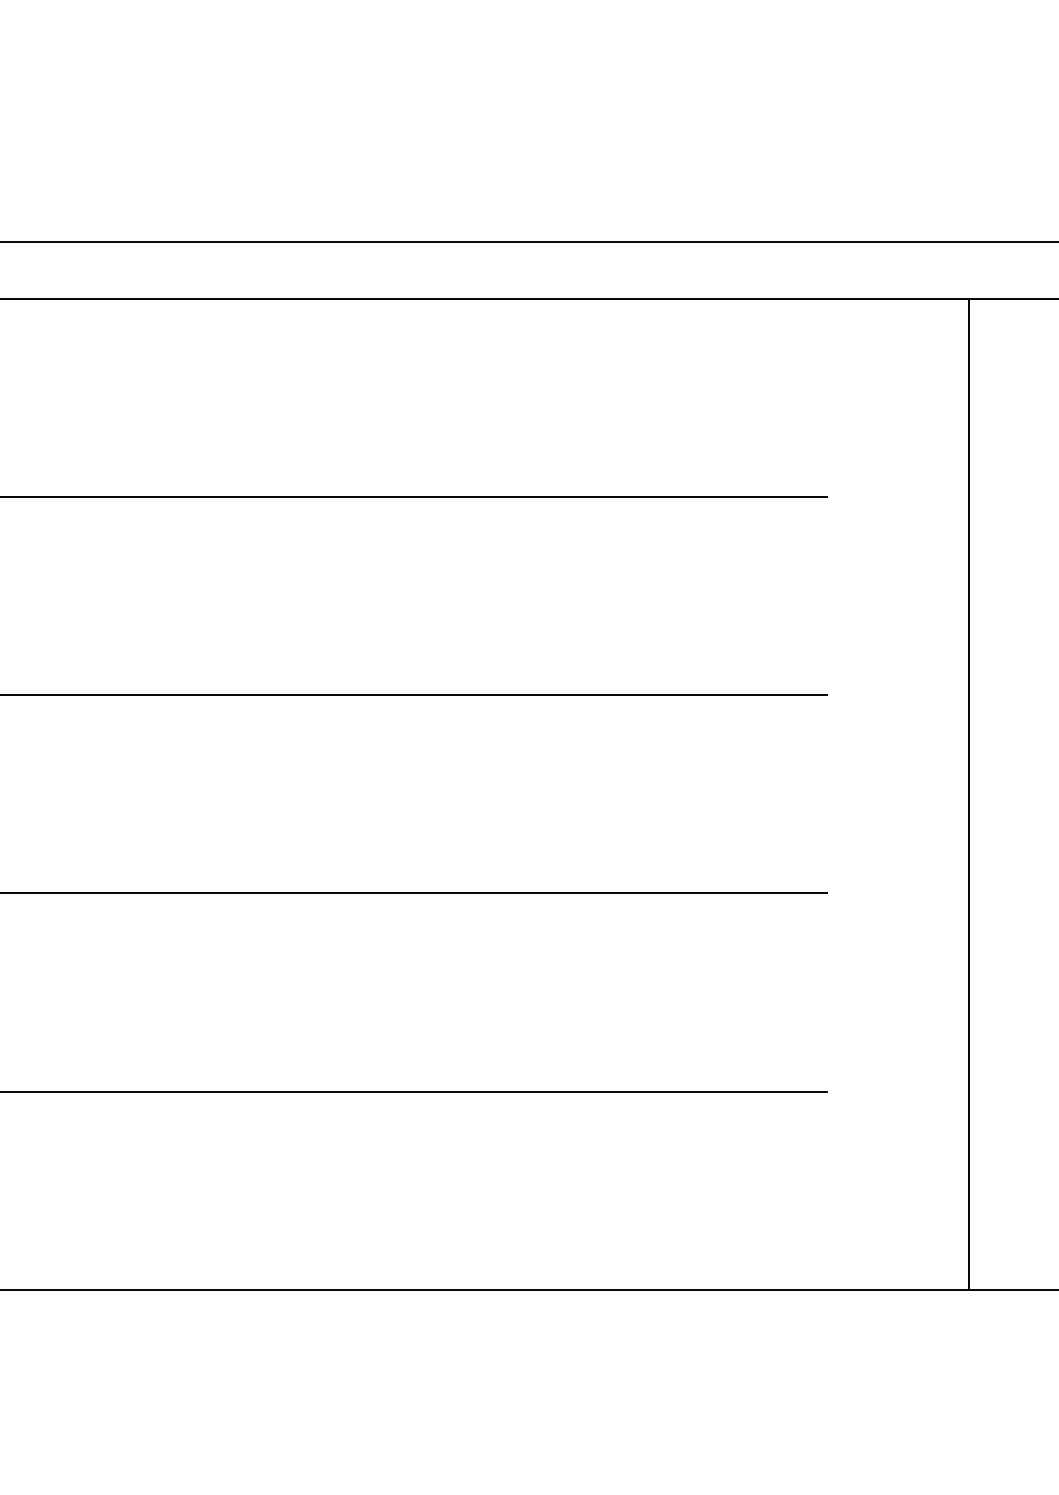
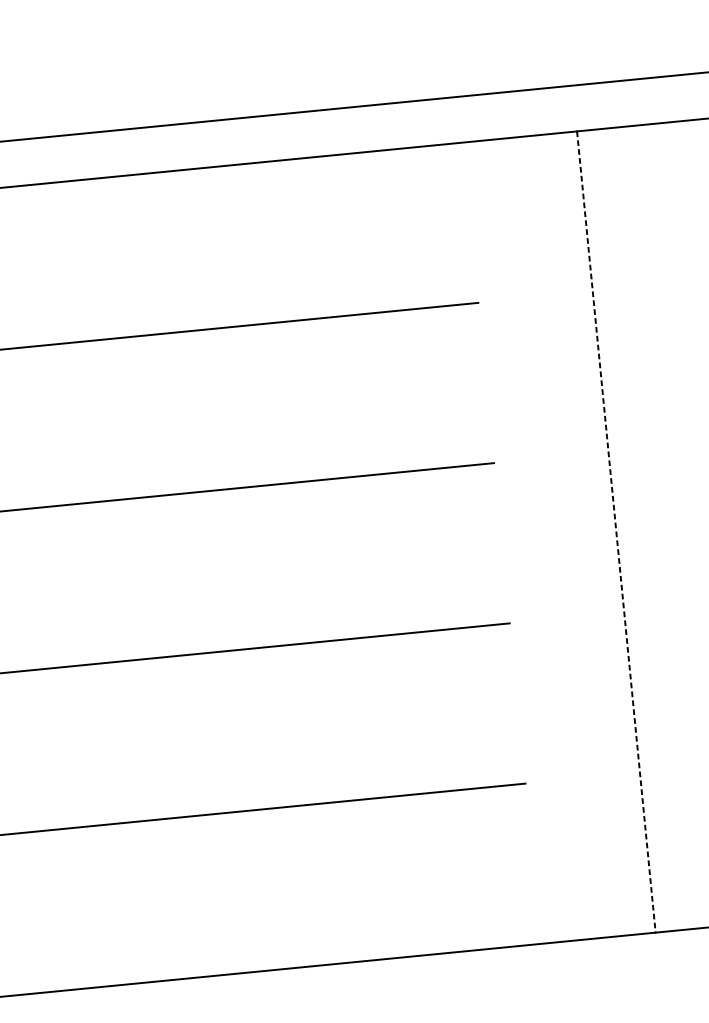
line: (968, 794) -> (615, 532), solid -> dashed

